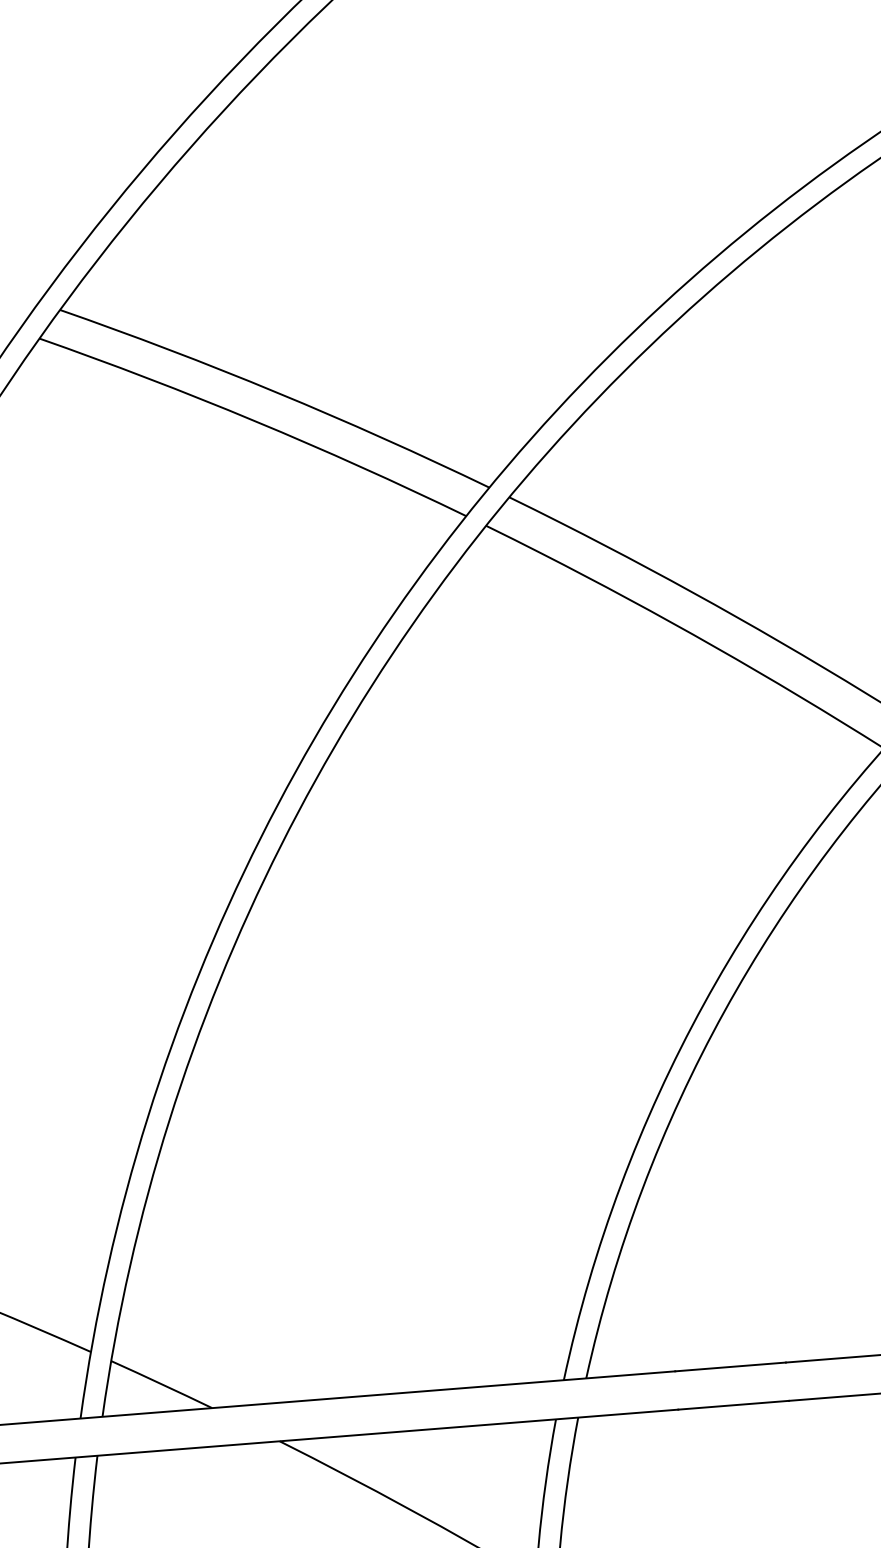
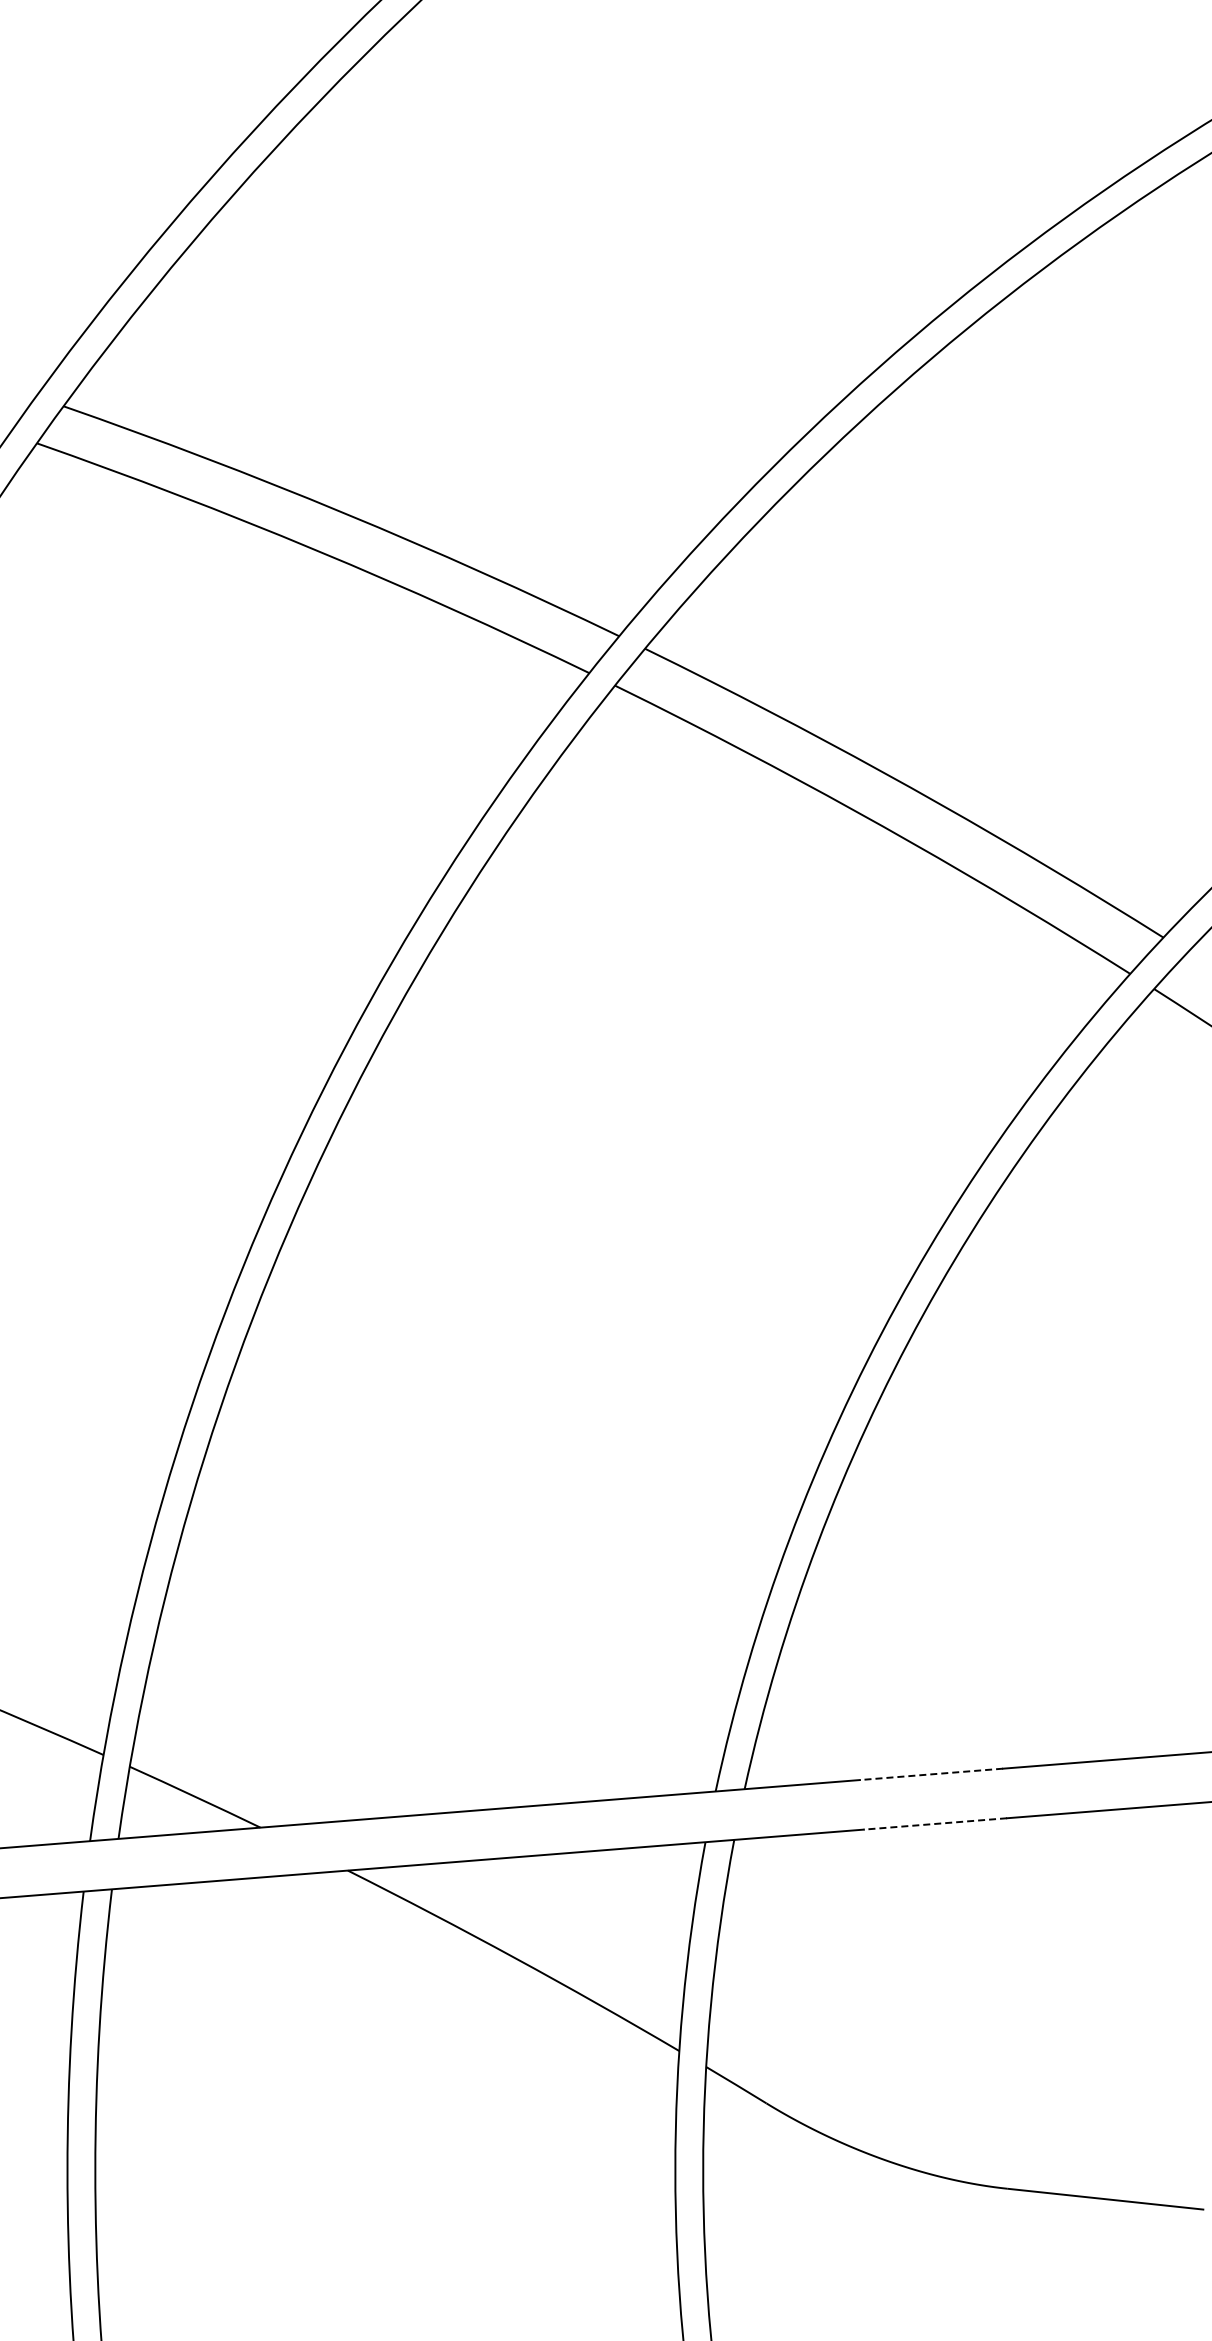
line: (730, 1367) -> (931, 1774), solid -> dashed
line: (733, 1404) -> (935, 1823), solid -> dashed

